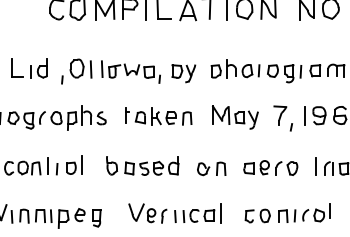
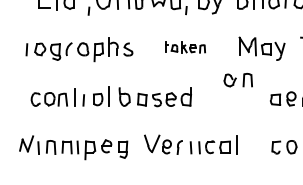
part: (158, 116) -> (185, 47), size x0.6
part: (142, 165) -> (155, 96), moved
part: (211, 168) -> (238, 79), moved
part: (174, 213) -> (190, 144), moved

